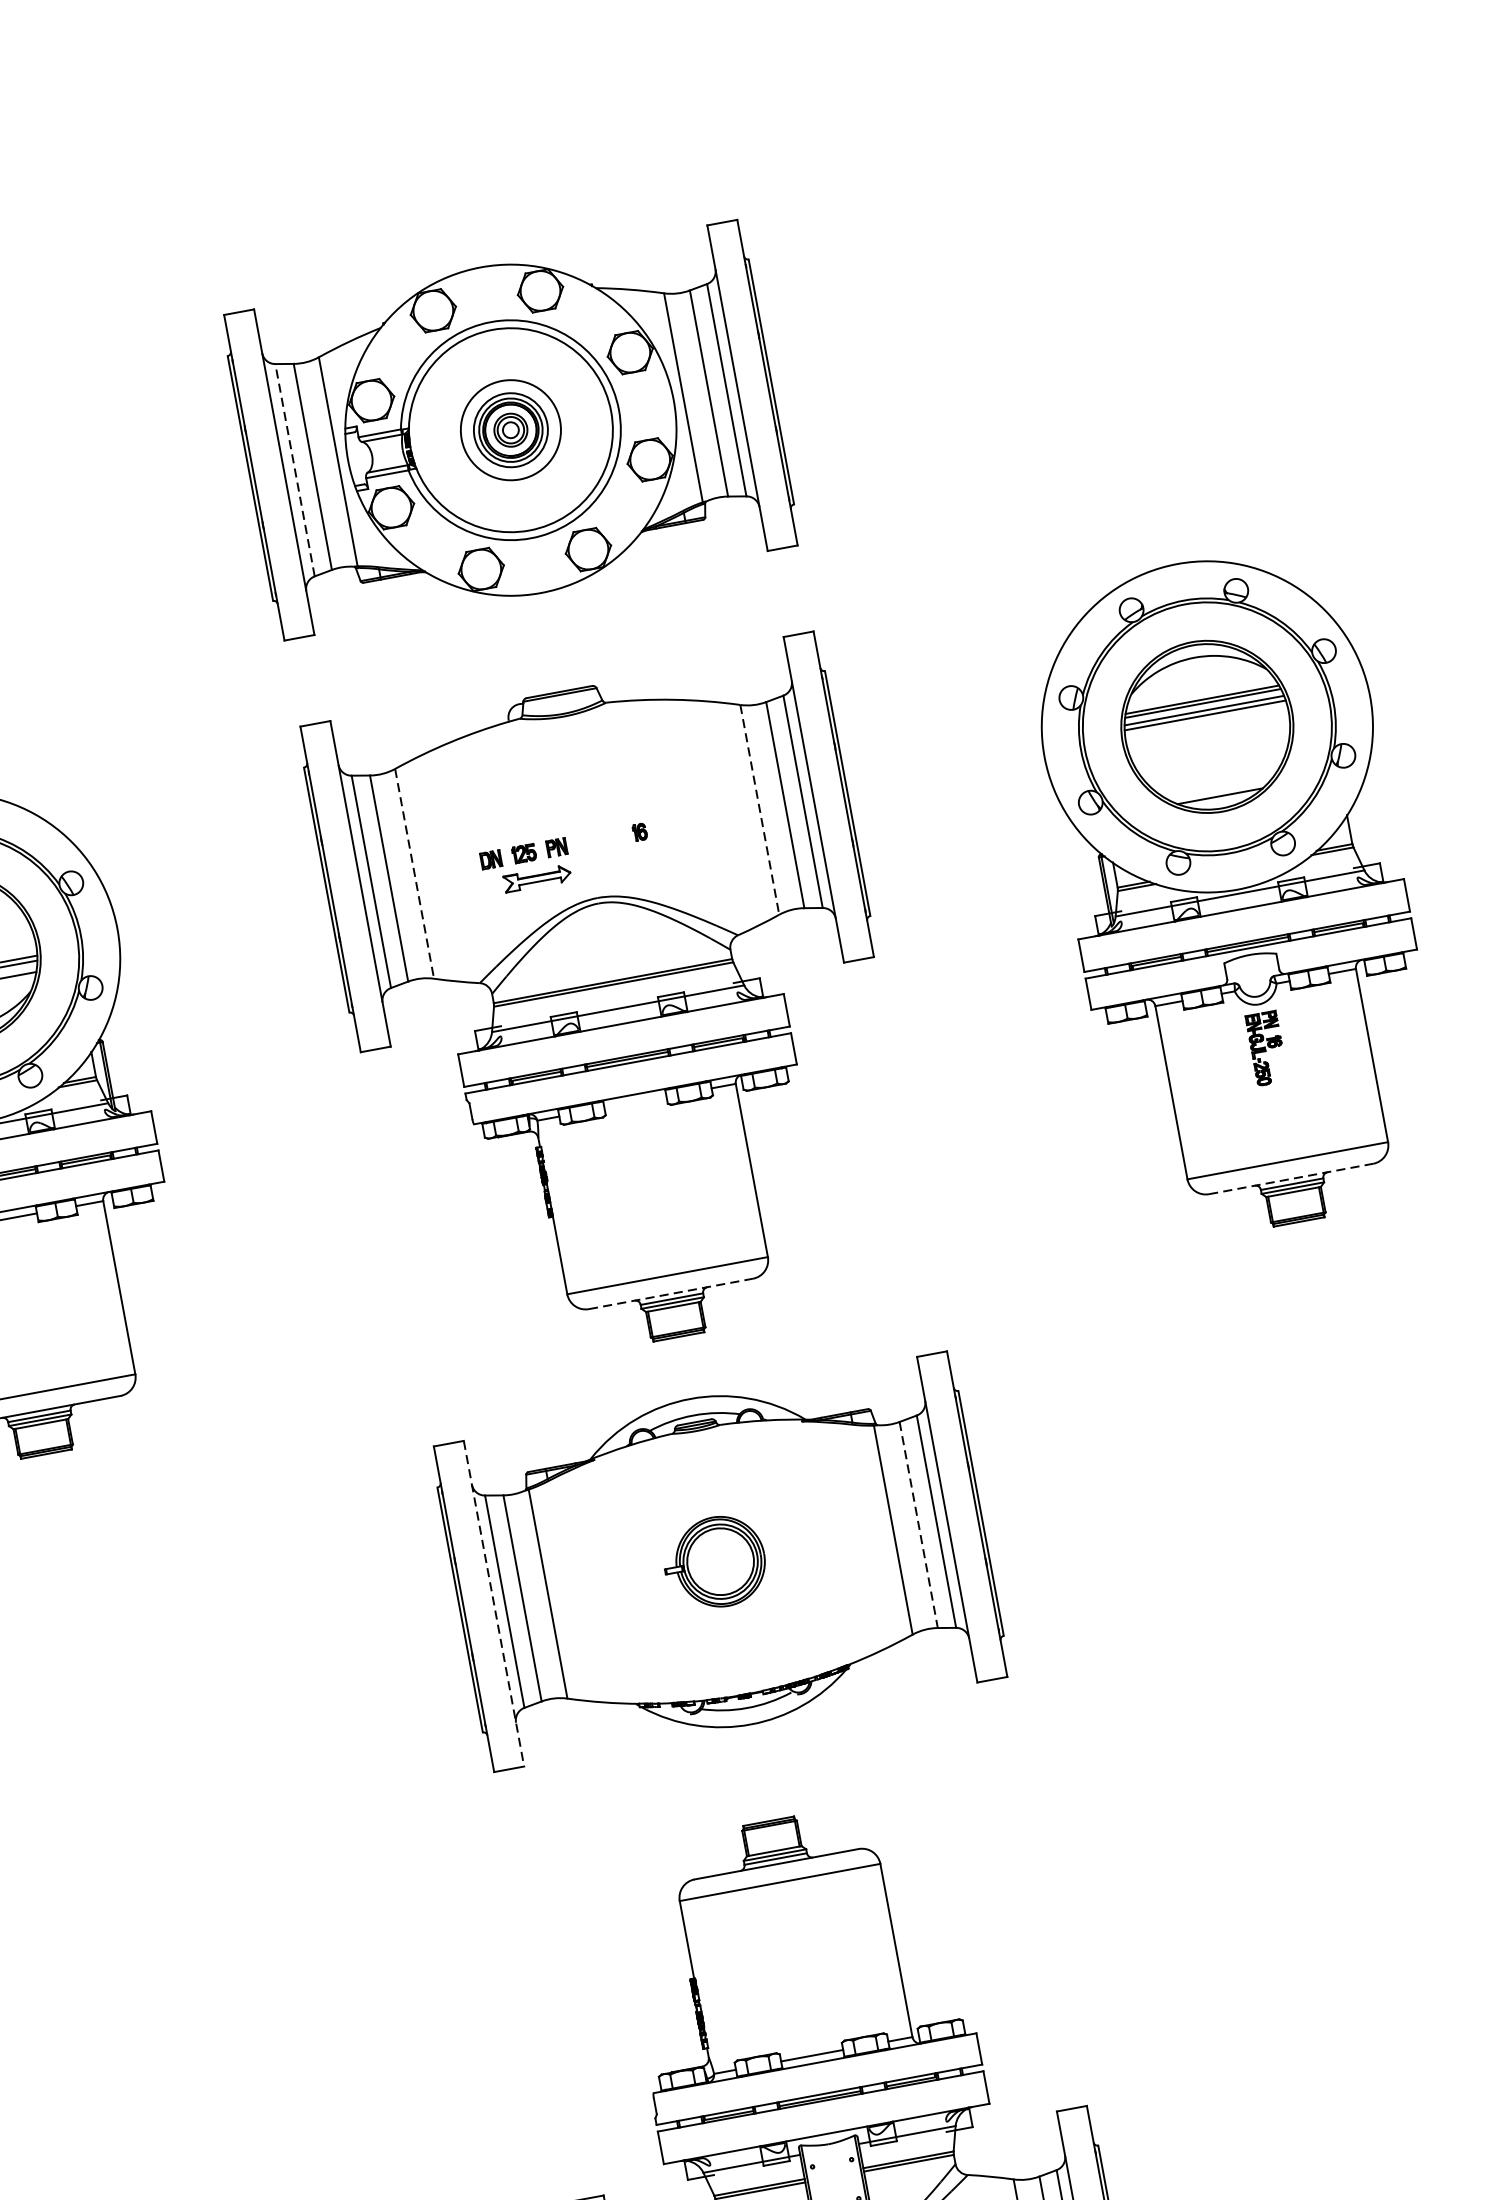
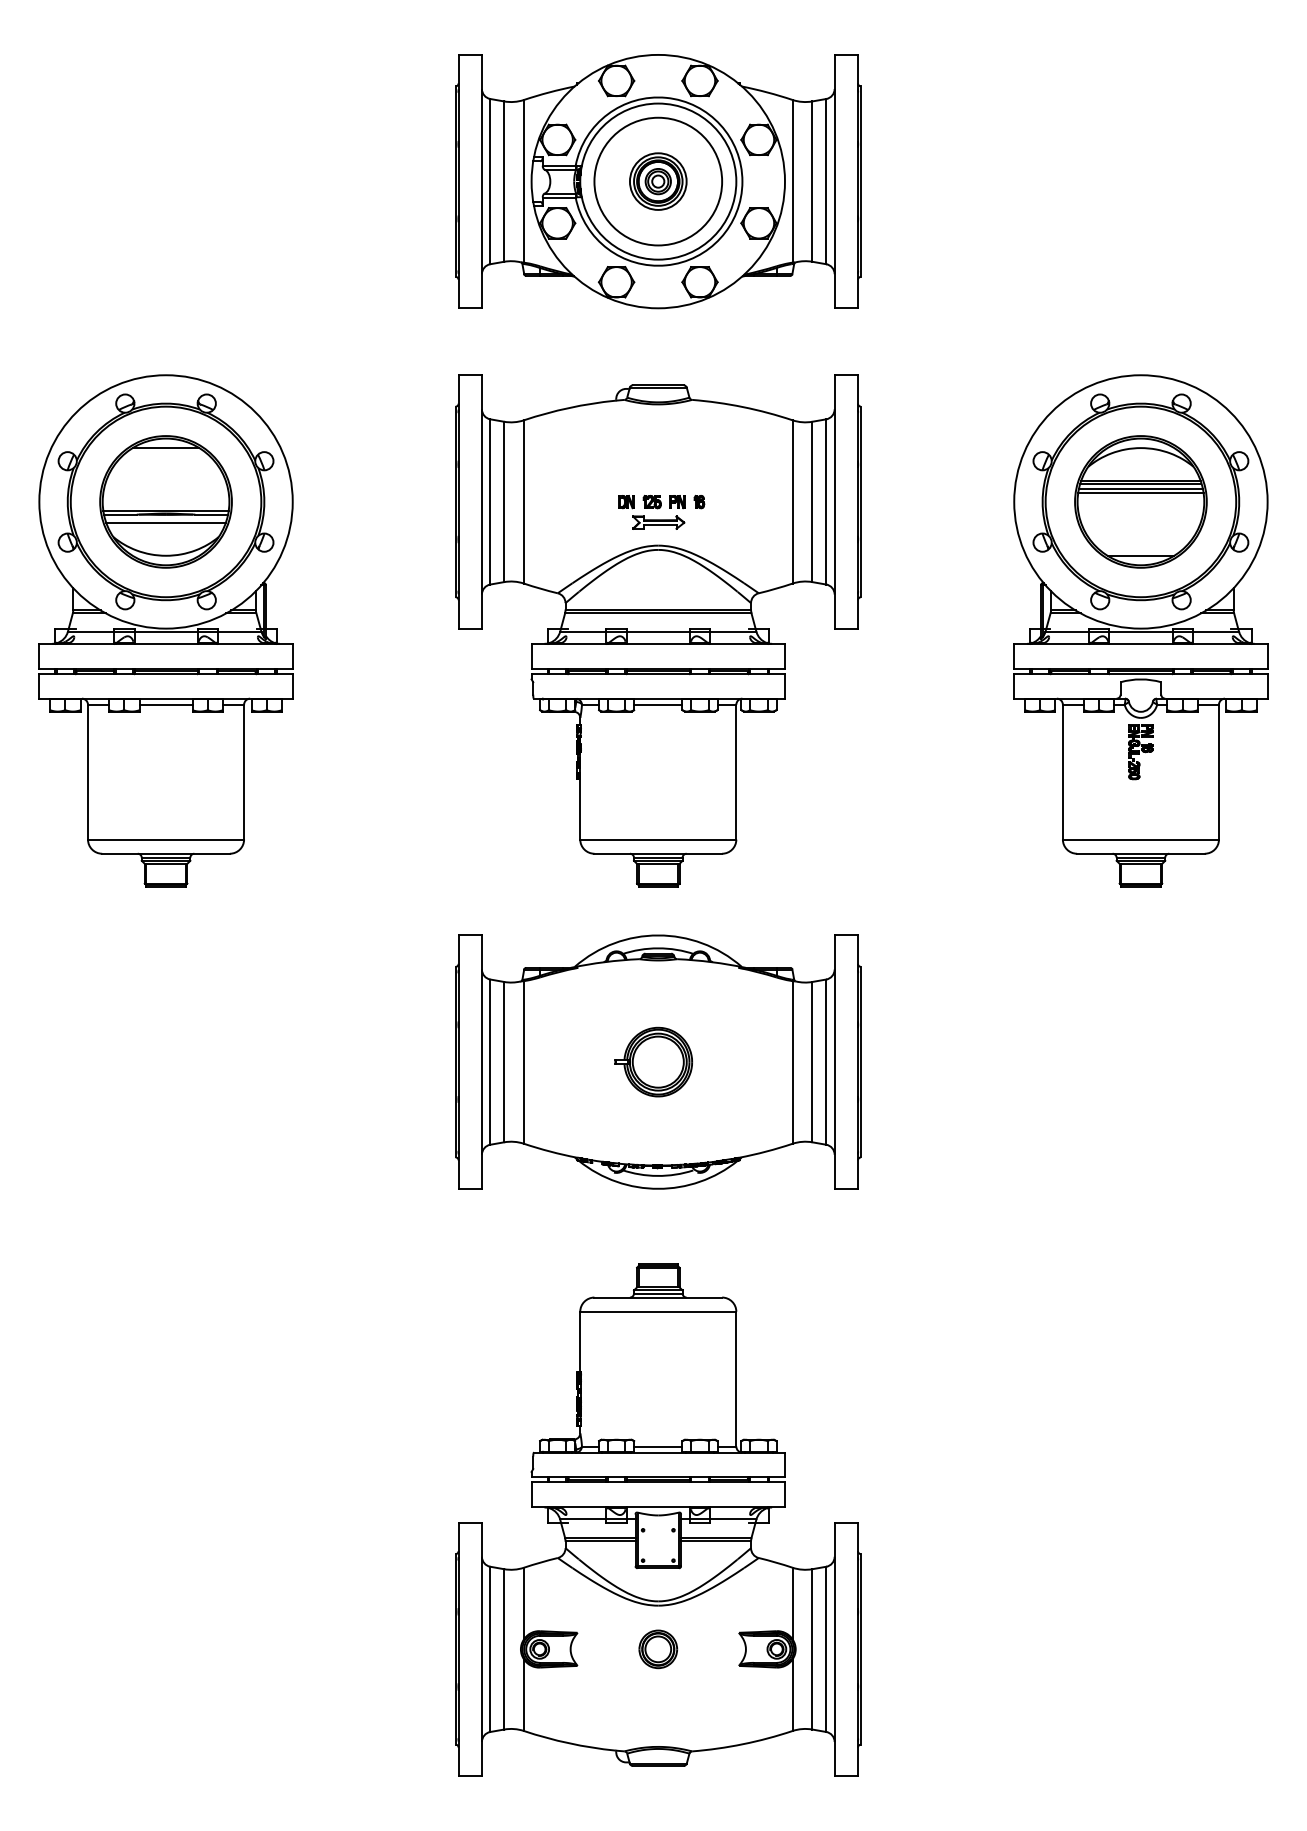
circle: (511, 430) -> (658, 181), size x1.67
line: (295, 470) -> (490, 181), dashed -> solid
line: (759, 809) -> (792, 501), dashed -> solid
part: (525, 867) -> (651, 512), moved
line: (413, 873) -> (523, 501), dashed -> solid
line: (635, 1102) -> (658, 704), added
line: (1290, 1178) -> (1140, 853), dashed -> solid
line: (671, 1293) -> (658, 853), dashed -> solid
line: (918, 1525) -> (812, 1062), dashed -> solid
line: (493, 1604) -> (481, 1062), dashed -> solid

